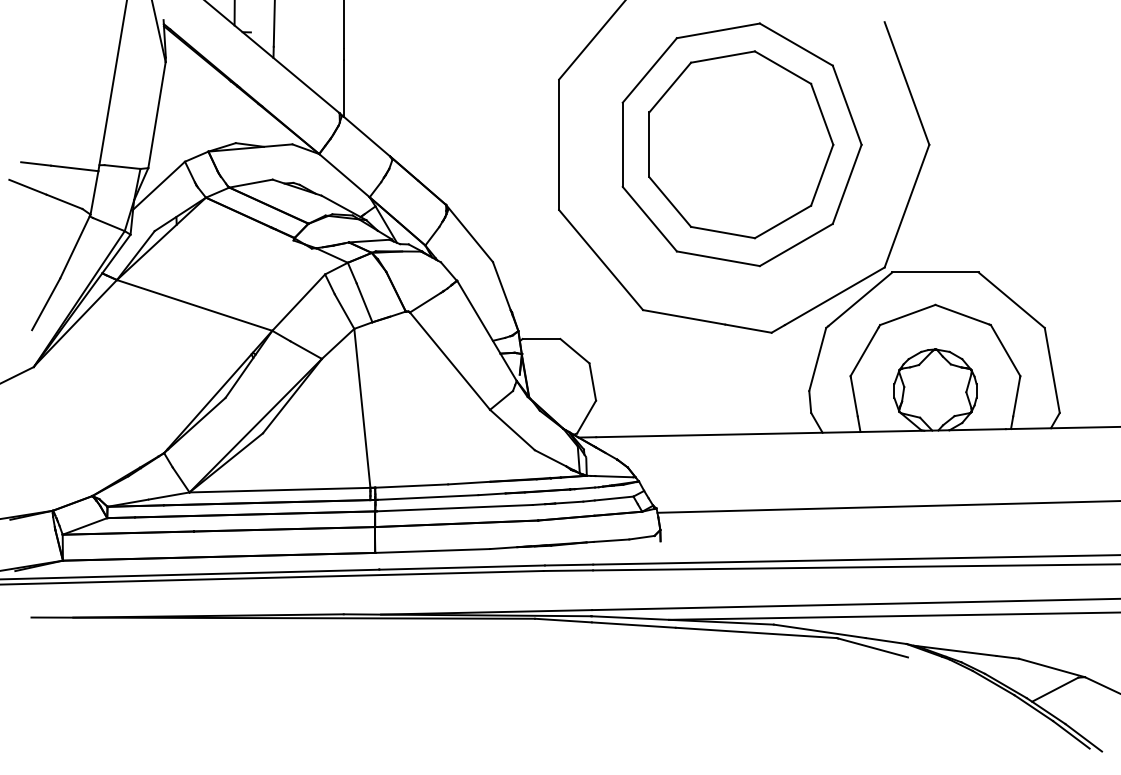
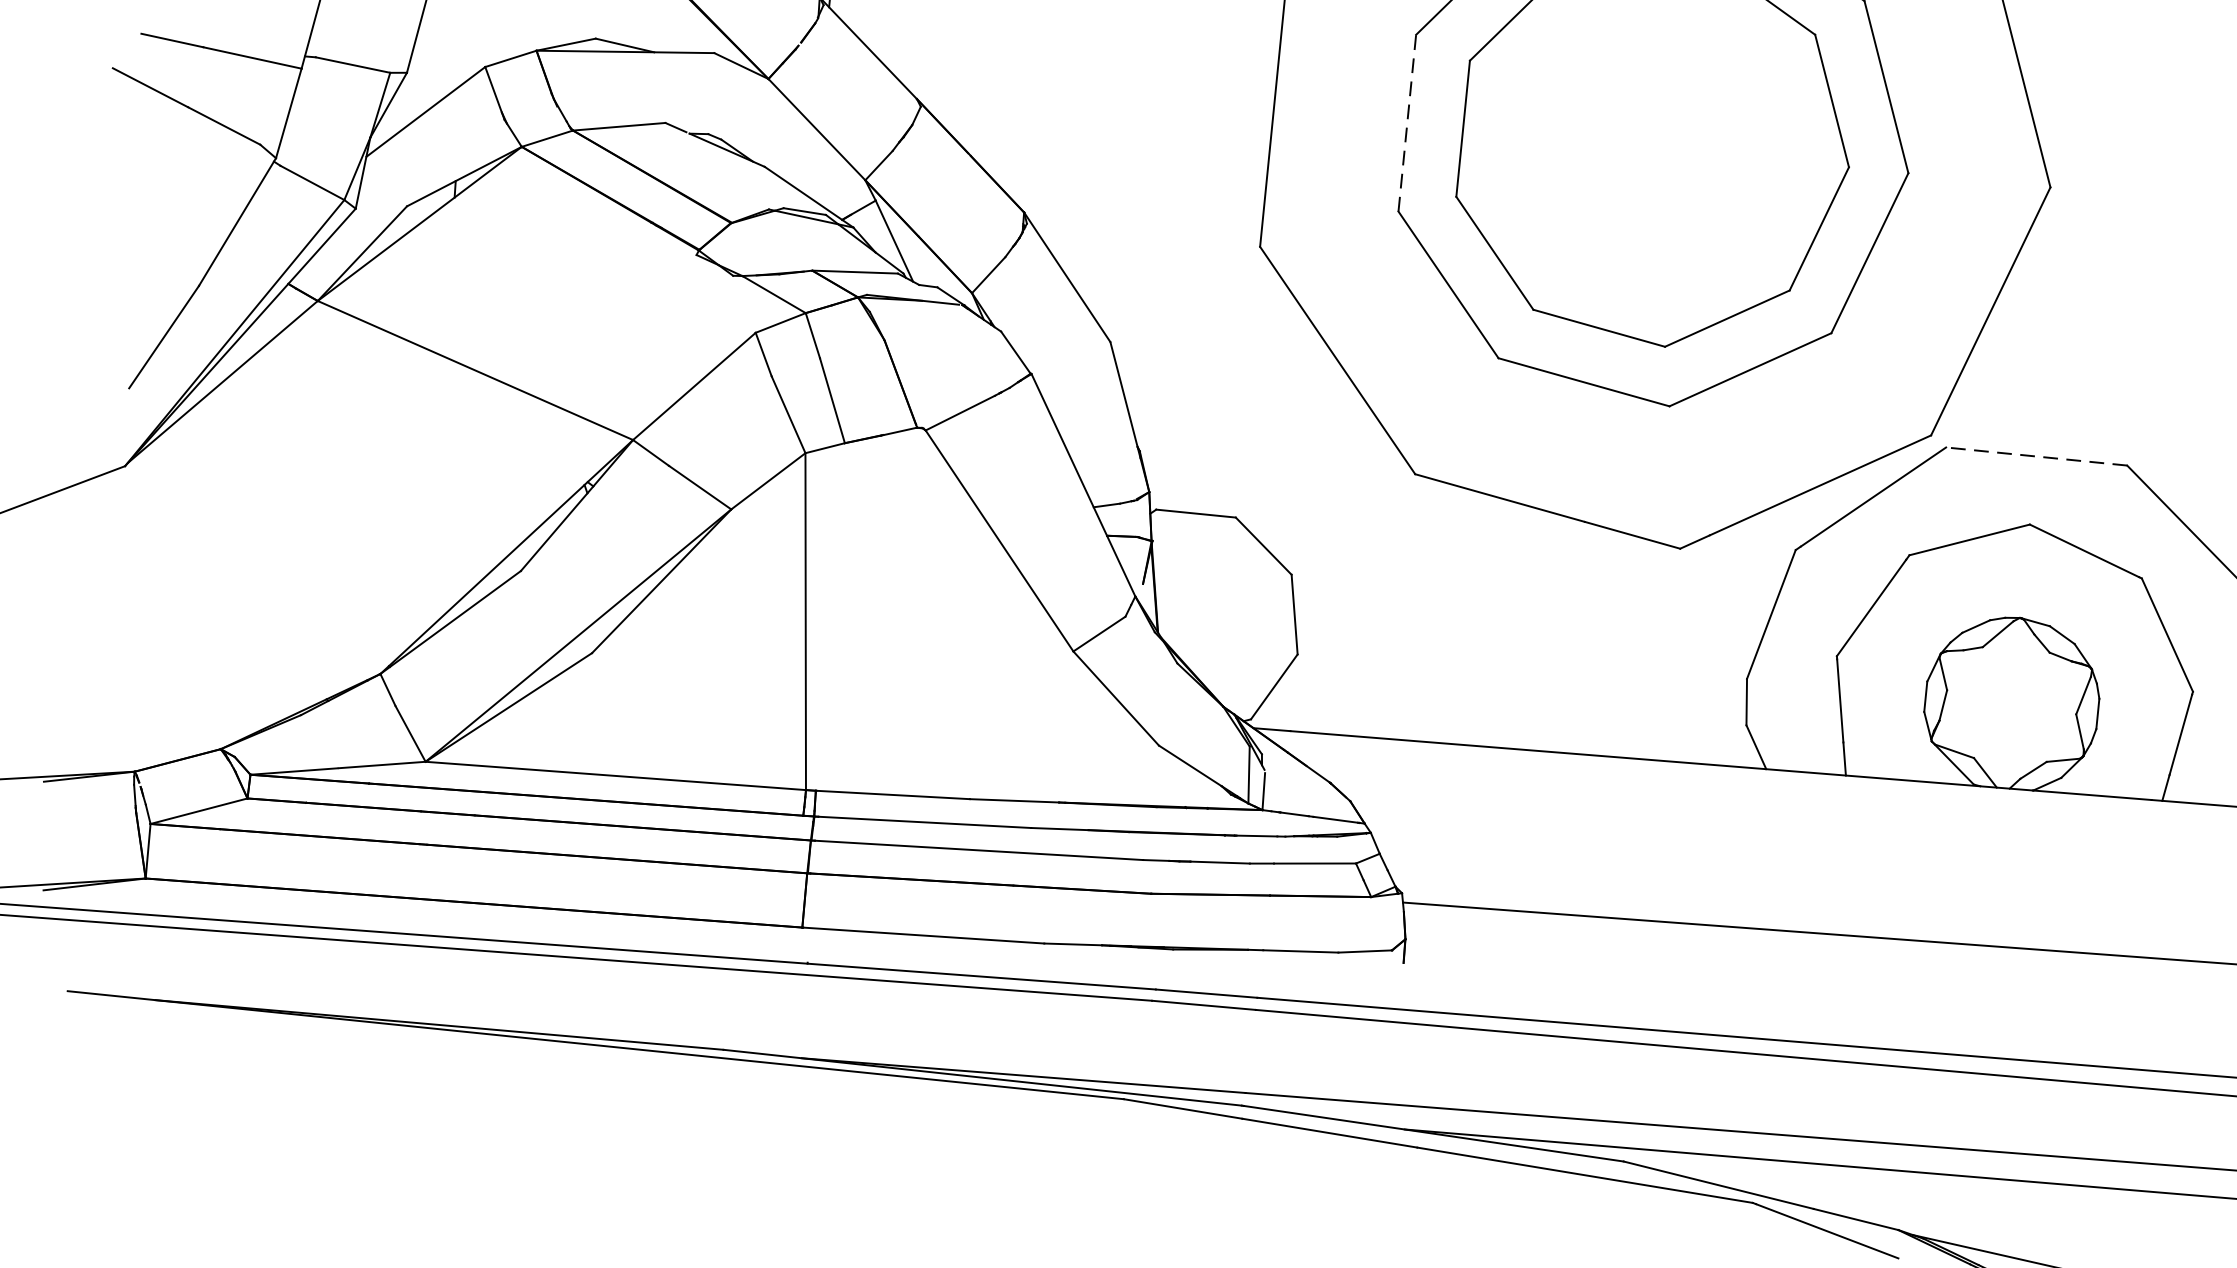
line: (622, 144) -> (1406, 122), solid -> dashed
line: (934, 272) -> (2034, 456), solid -> dashed

